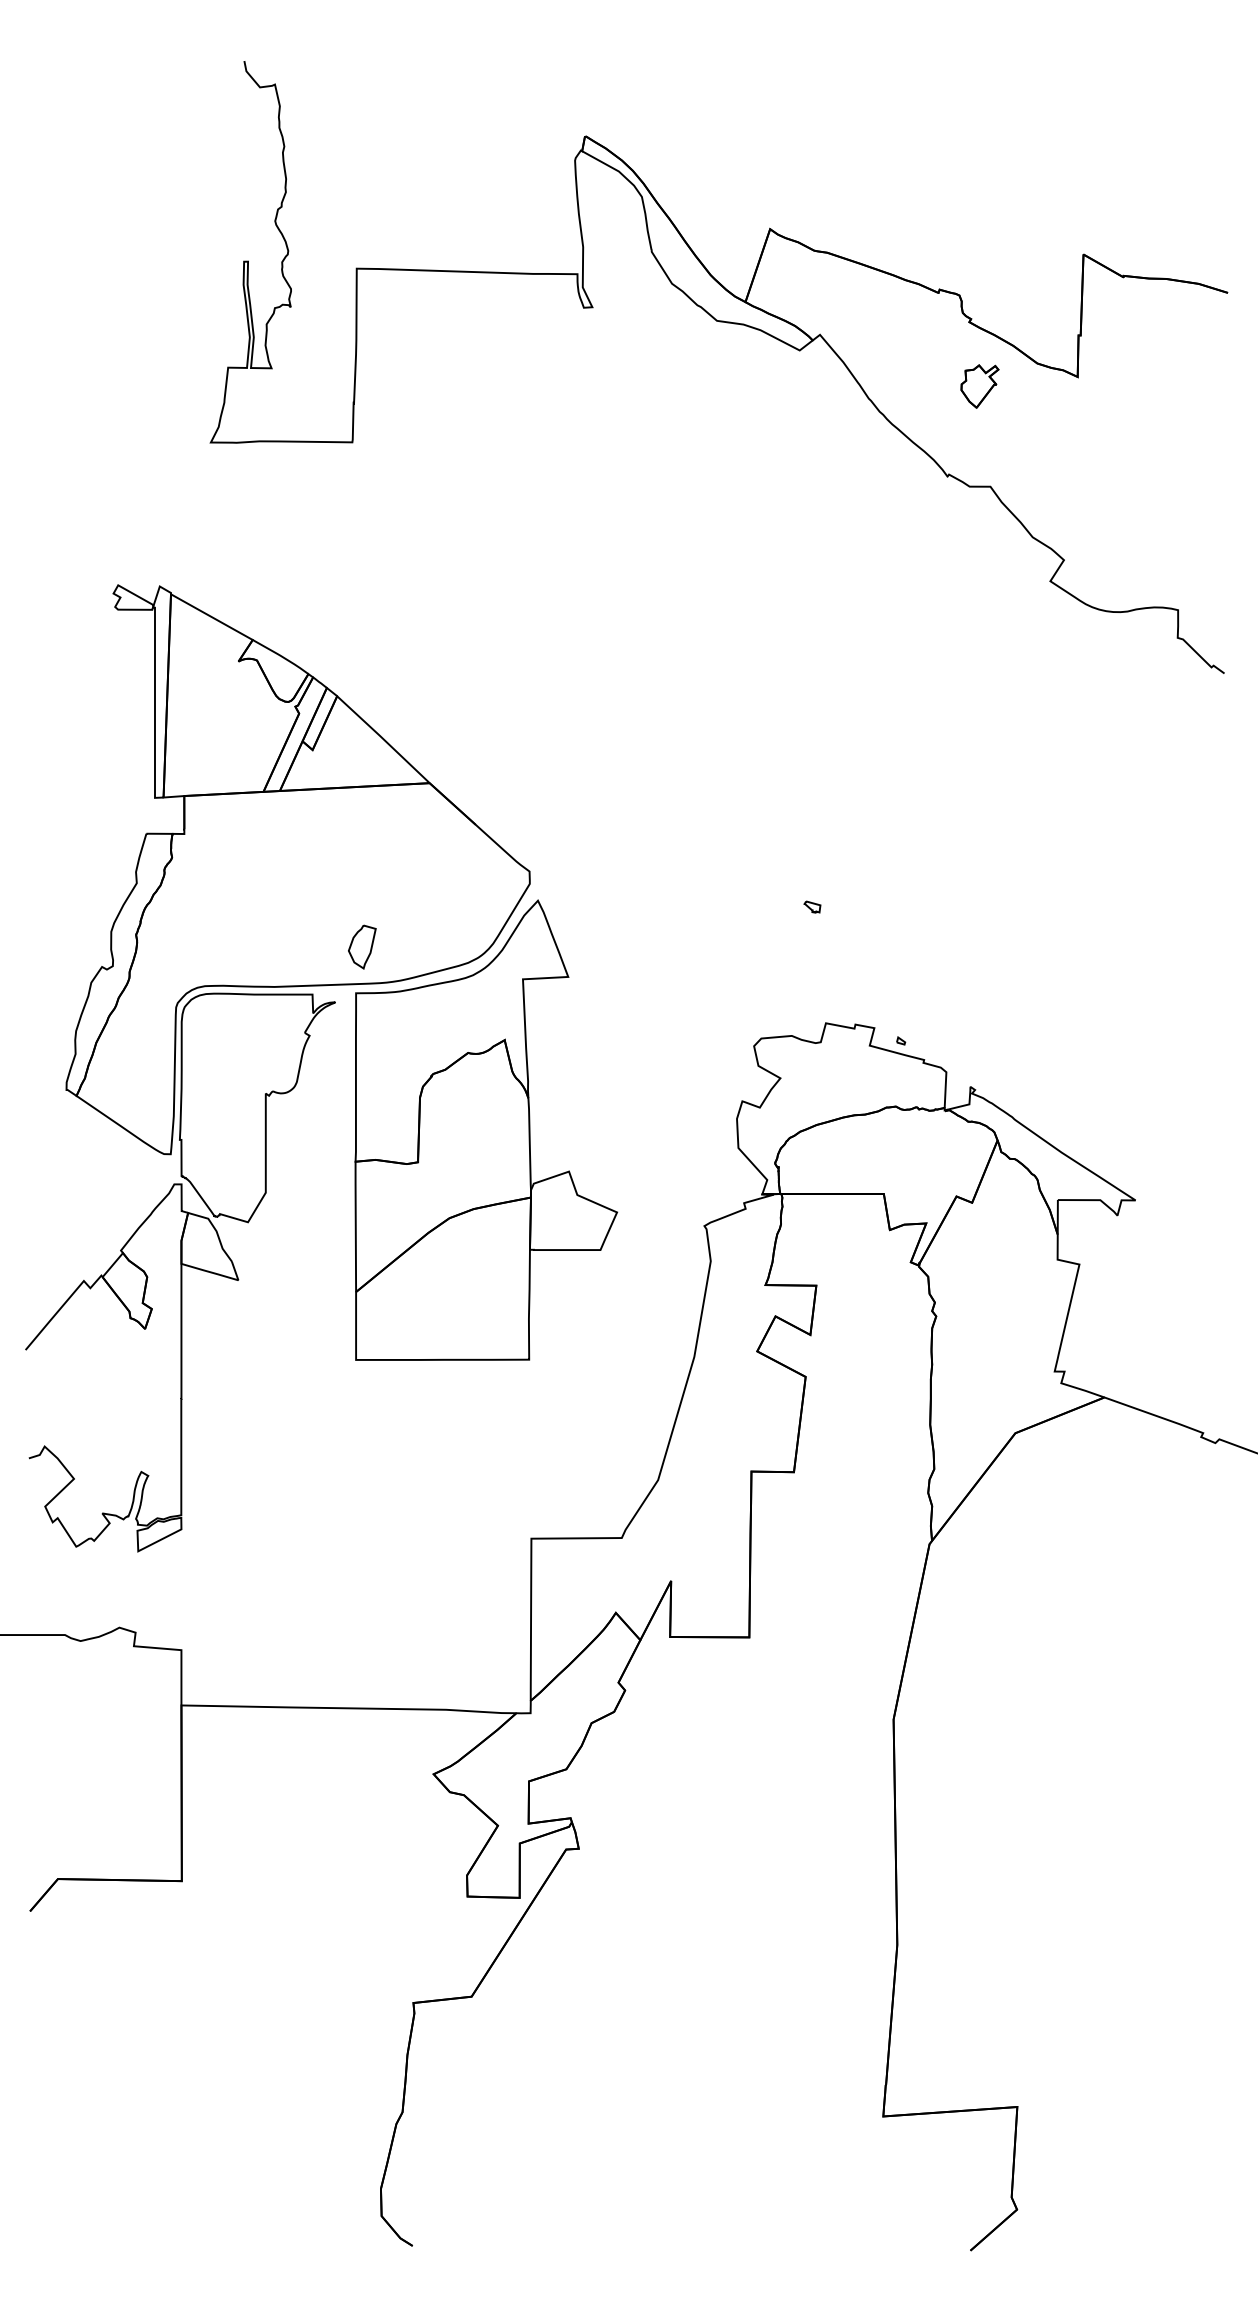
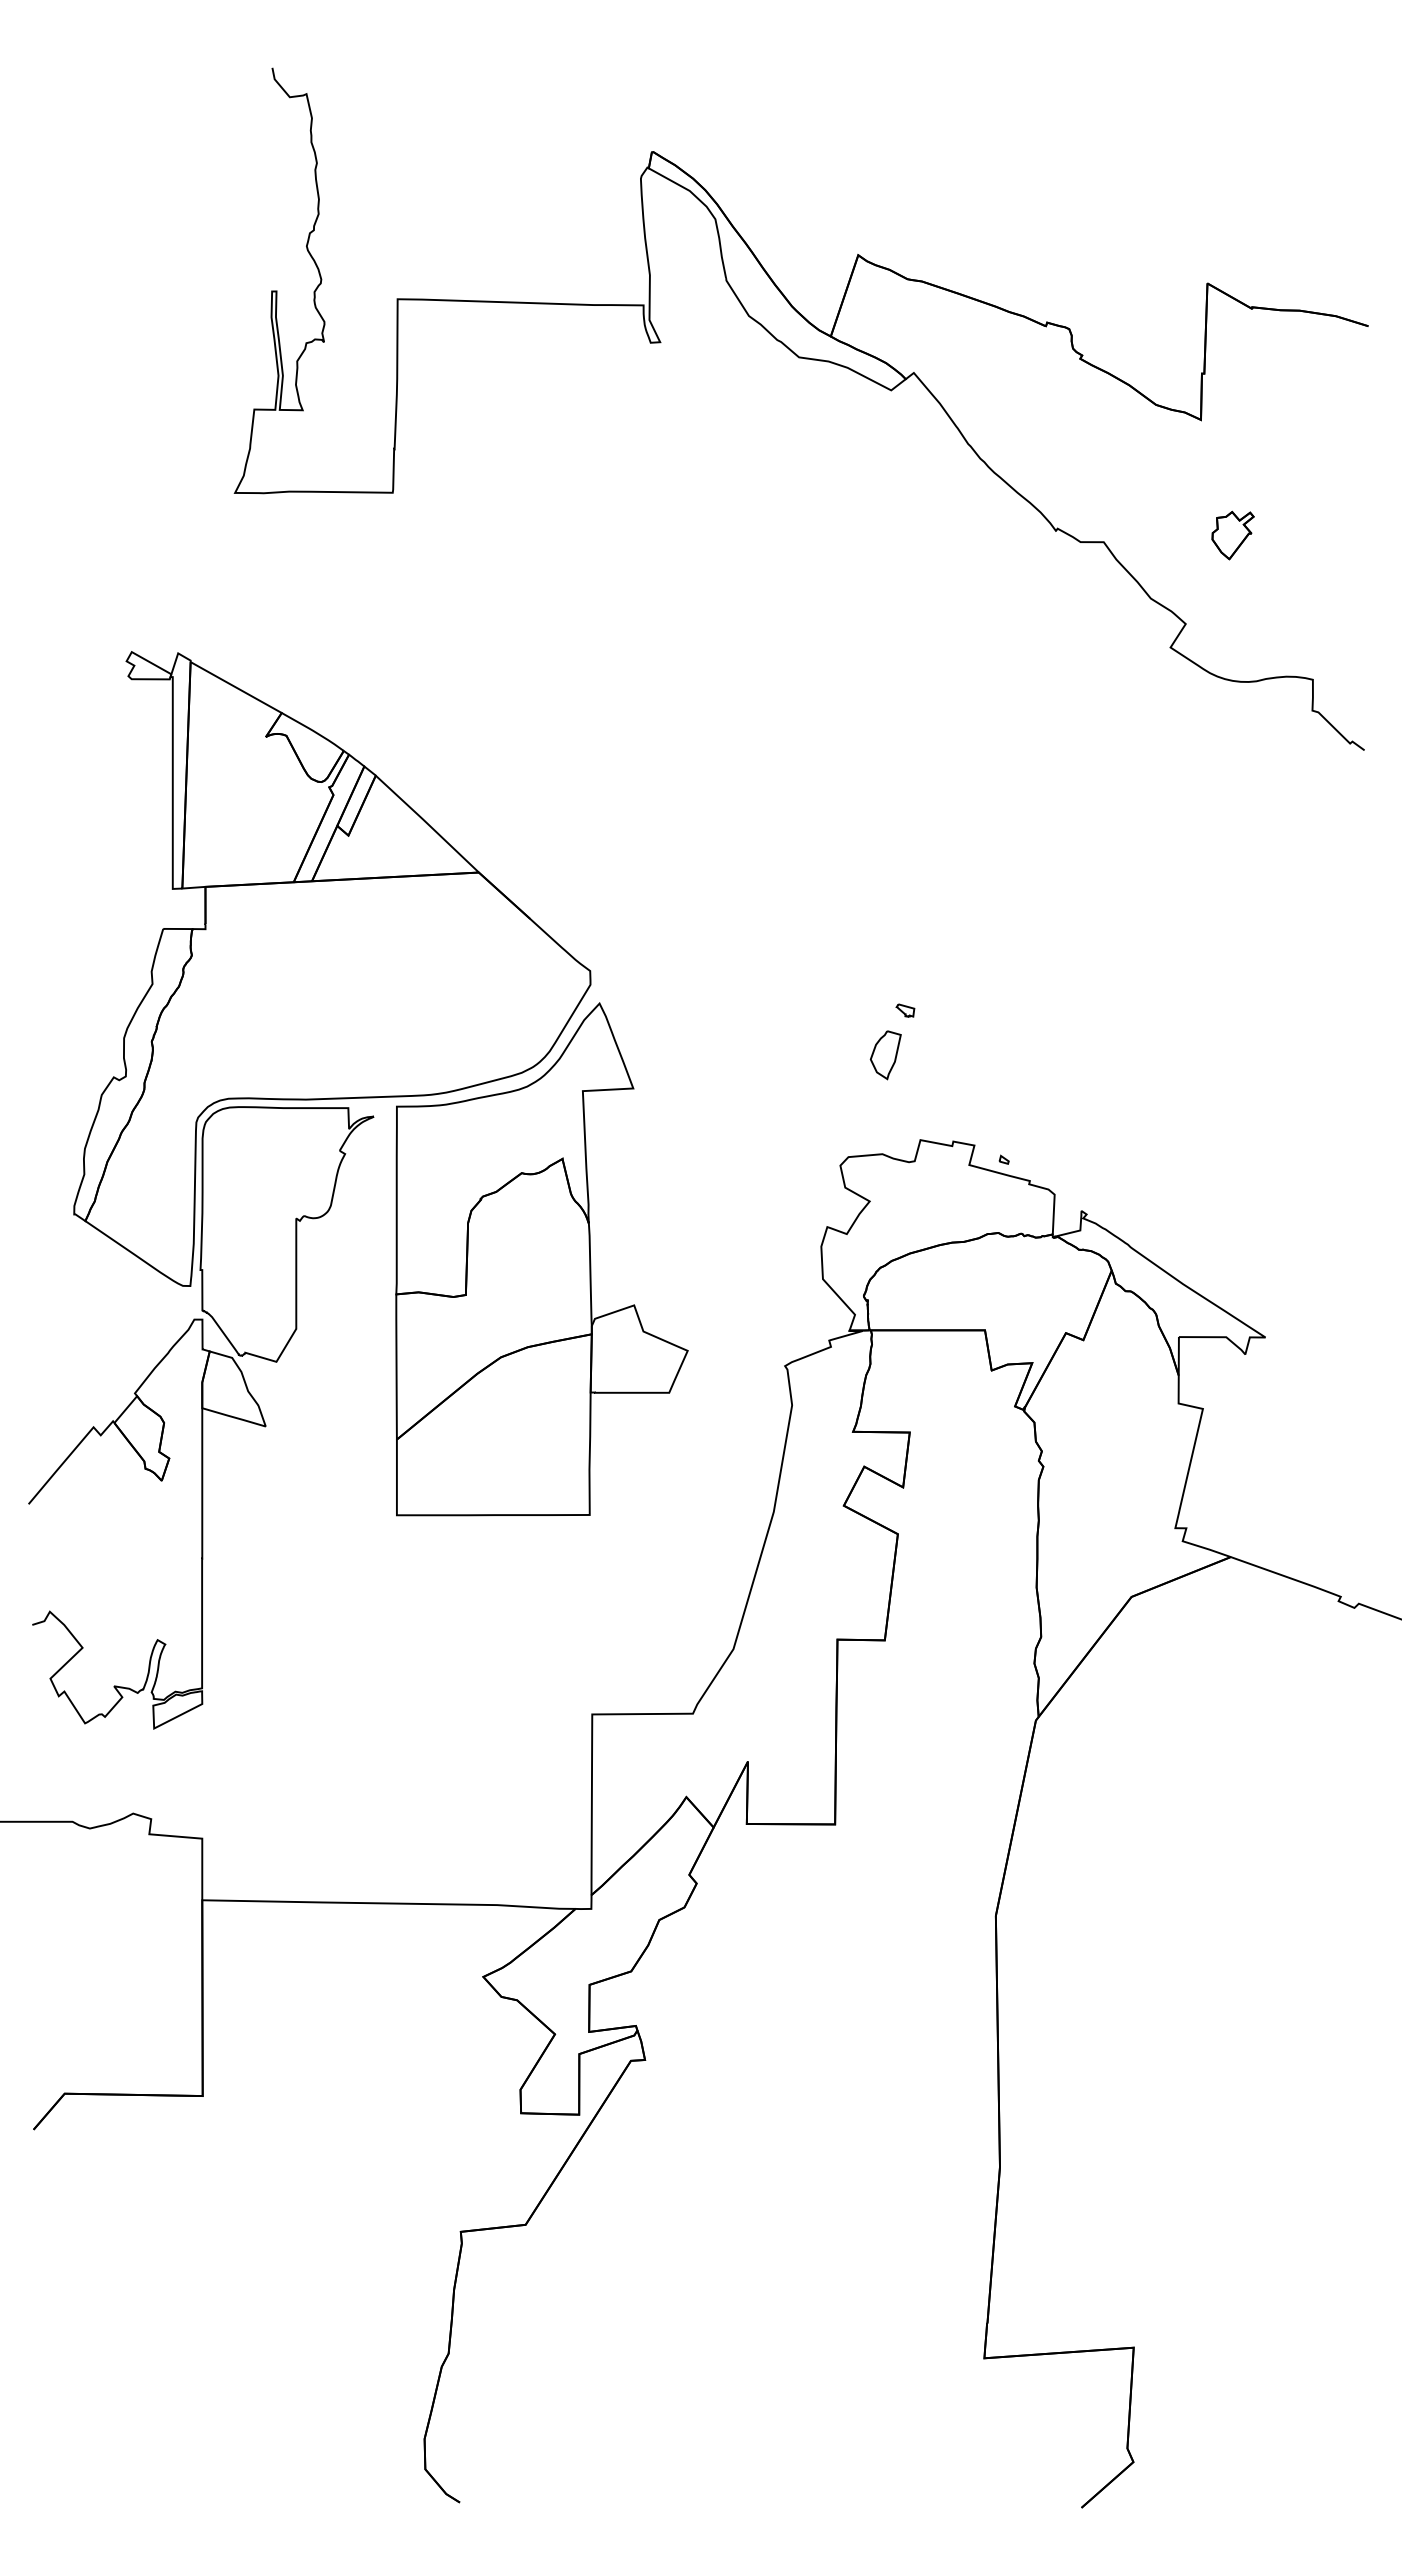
part: (979, 386) -> (1232, 535), moved
part: (362, 947) -> (885, 1055), moved

